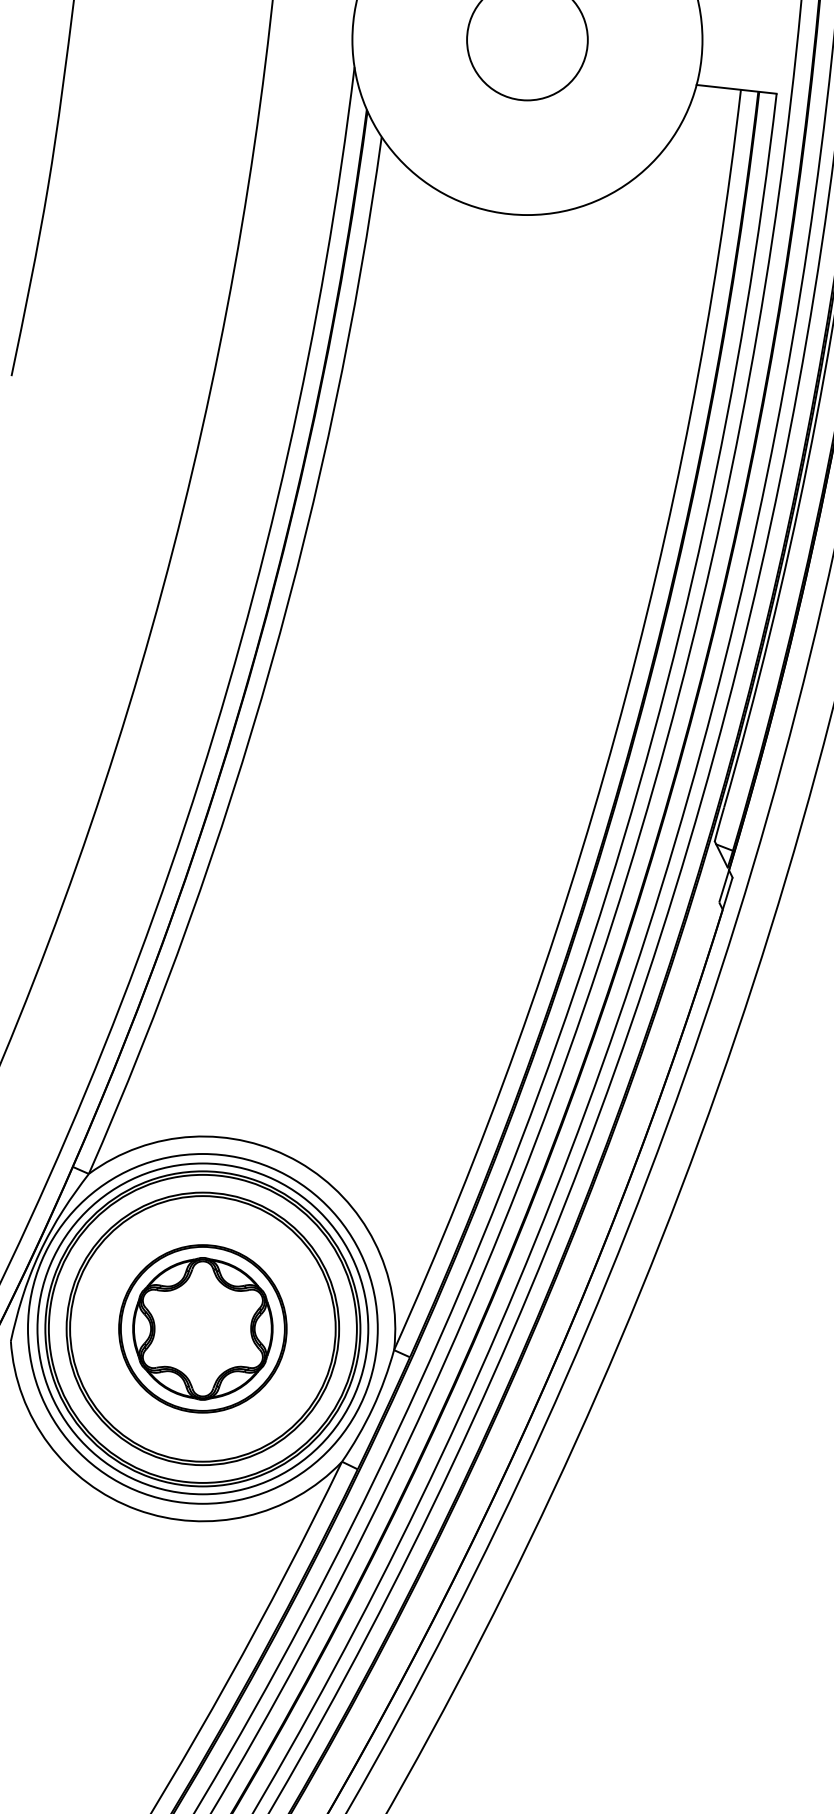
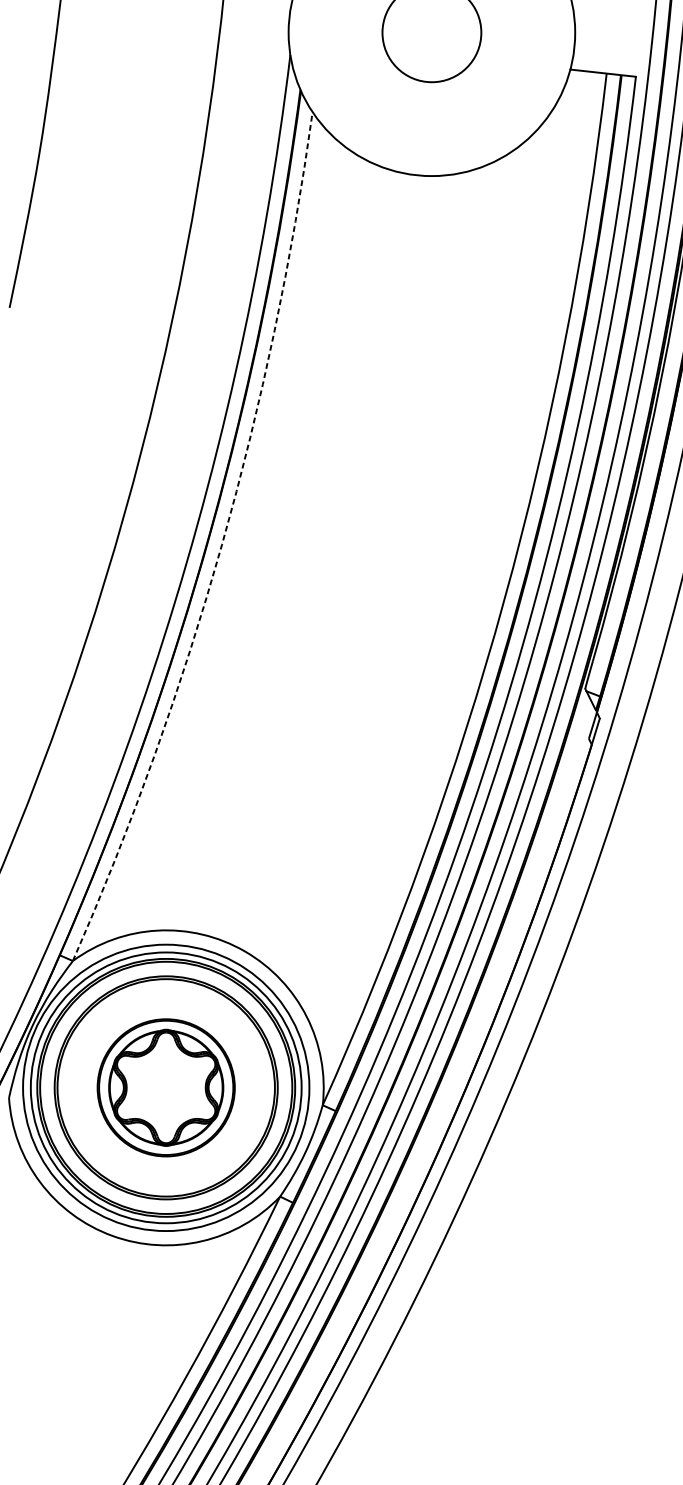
arc: (271, 665) -> (222, 544), solid -> dashed

